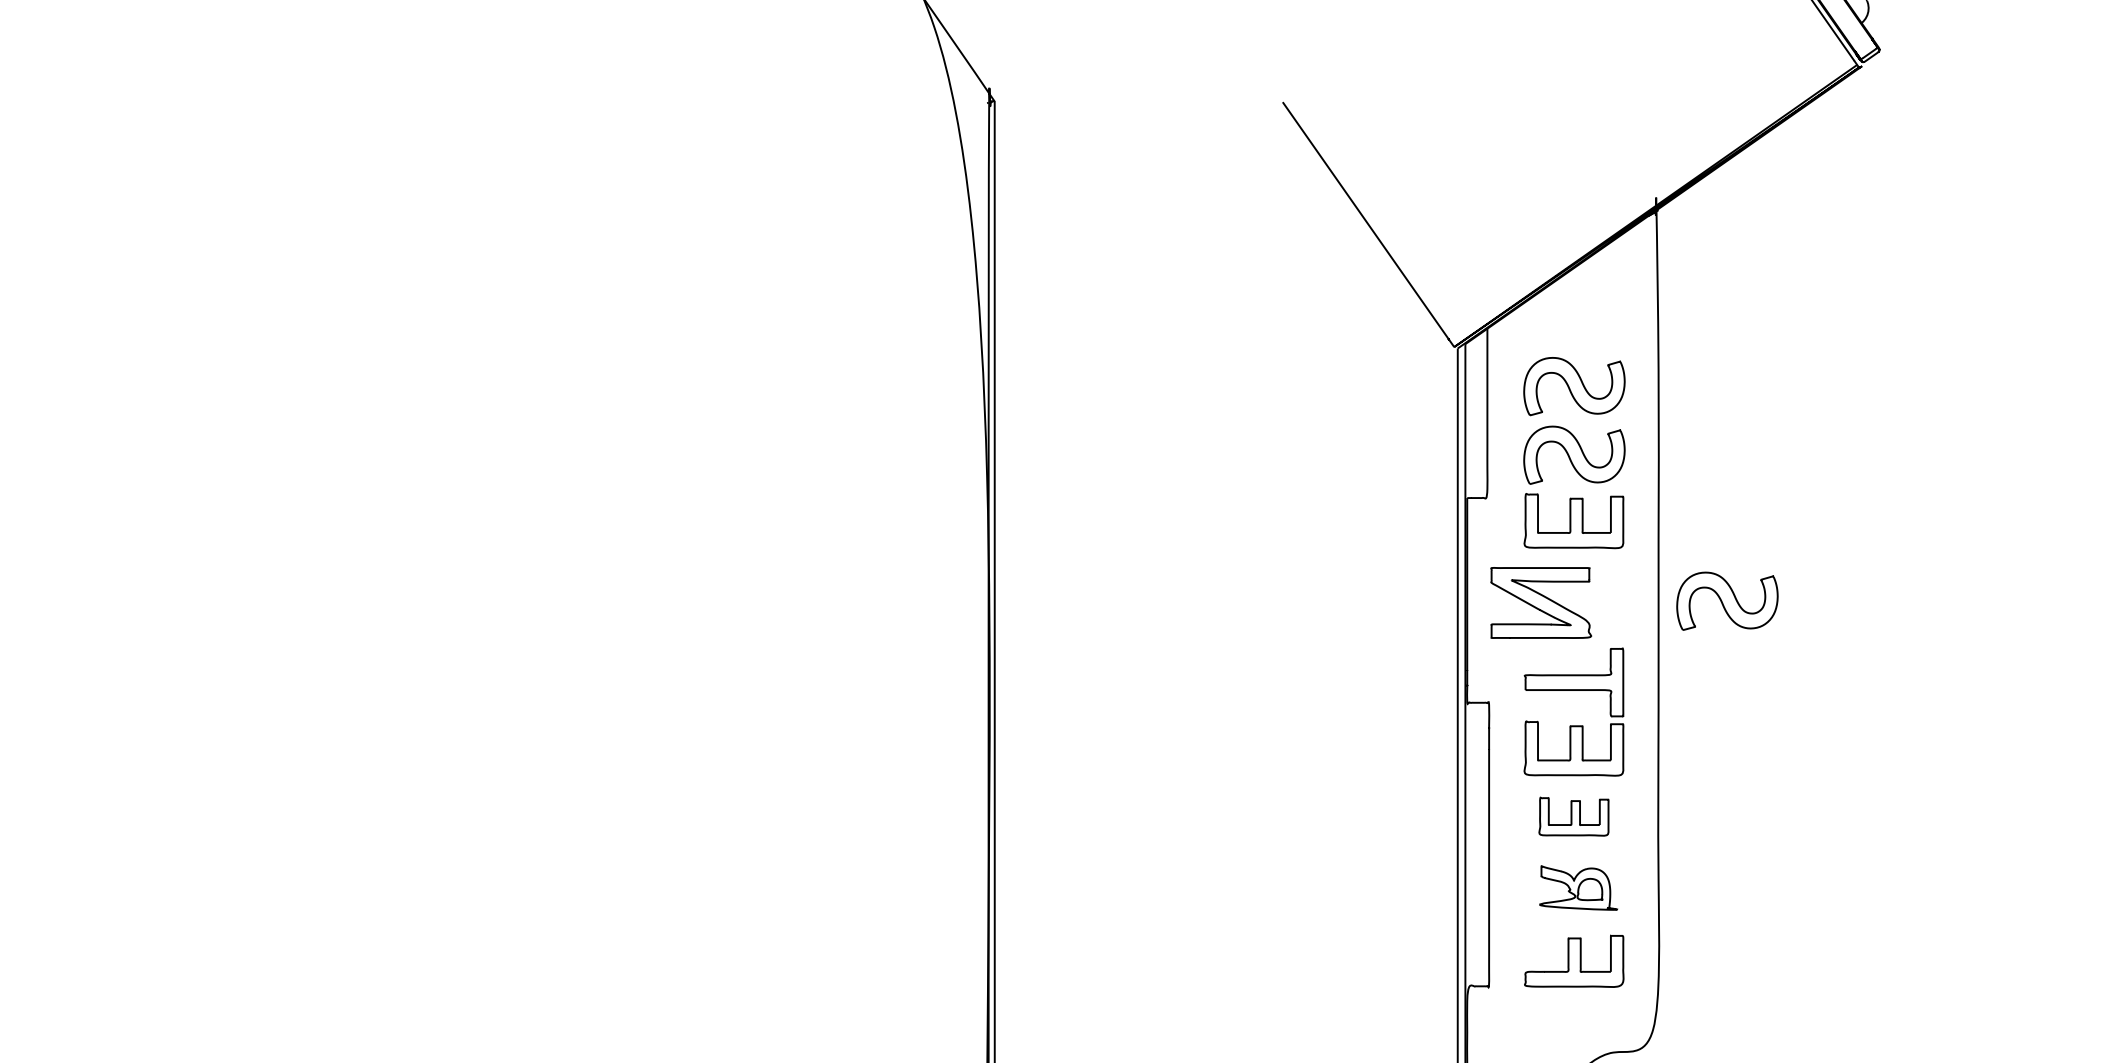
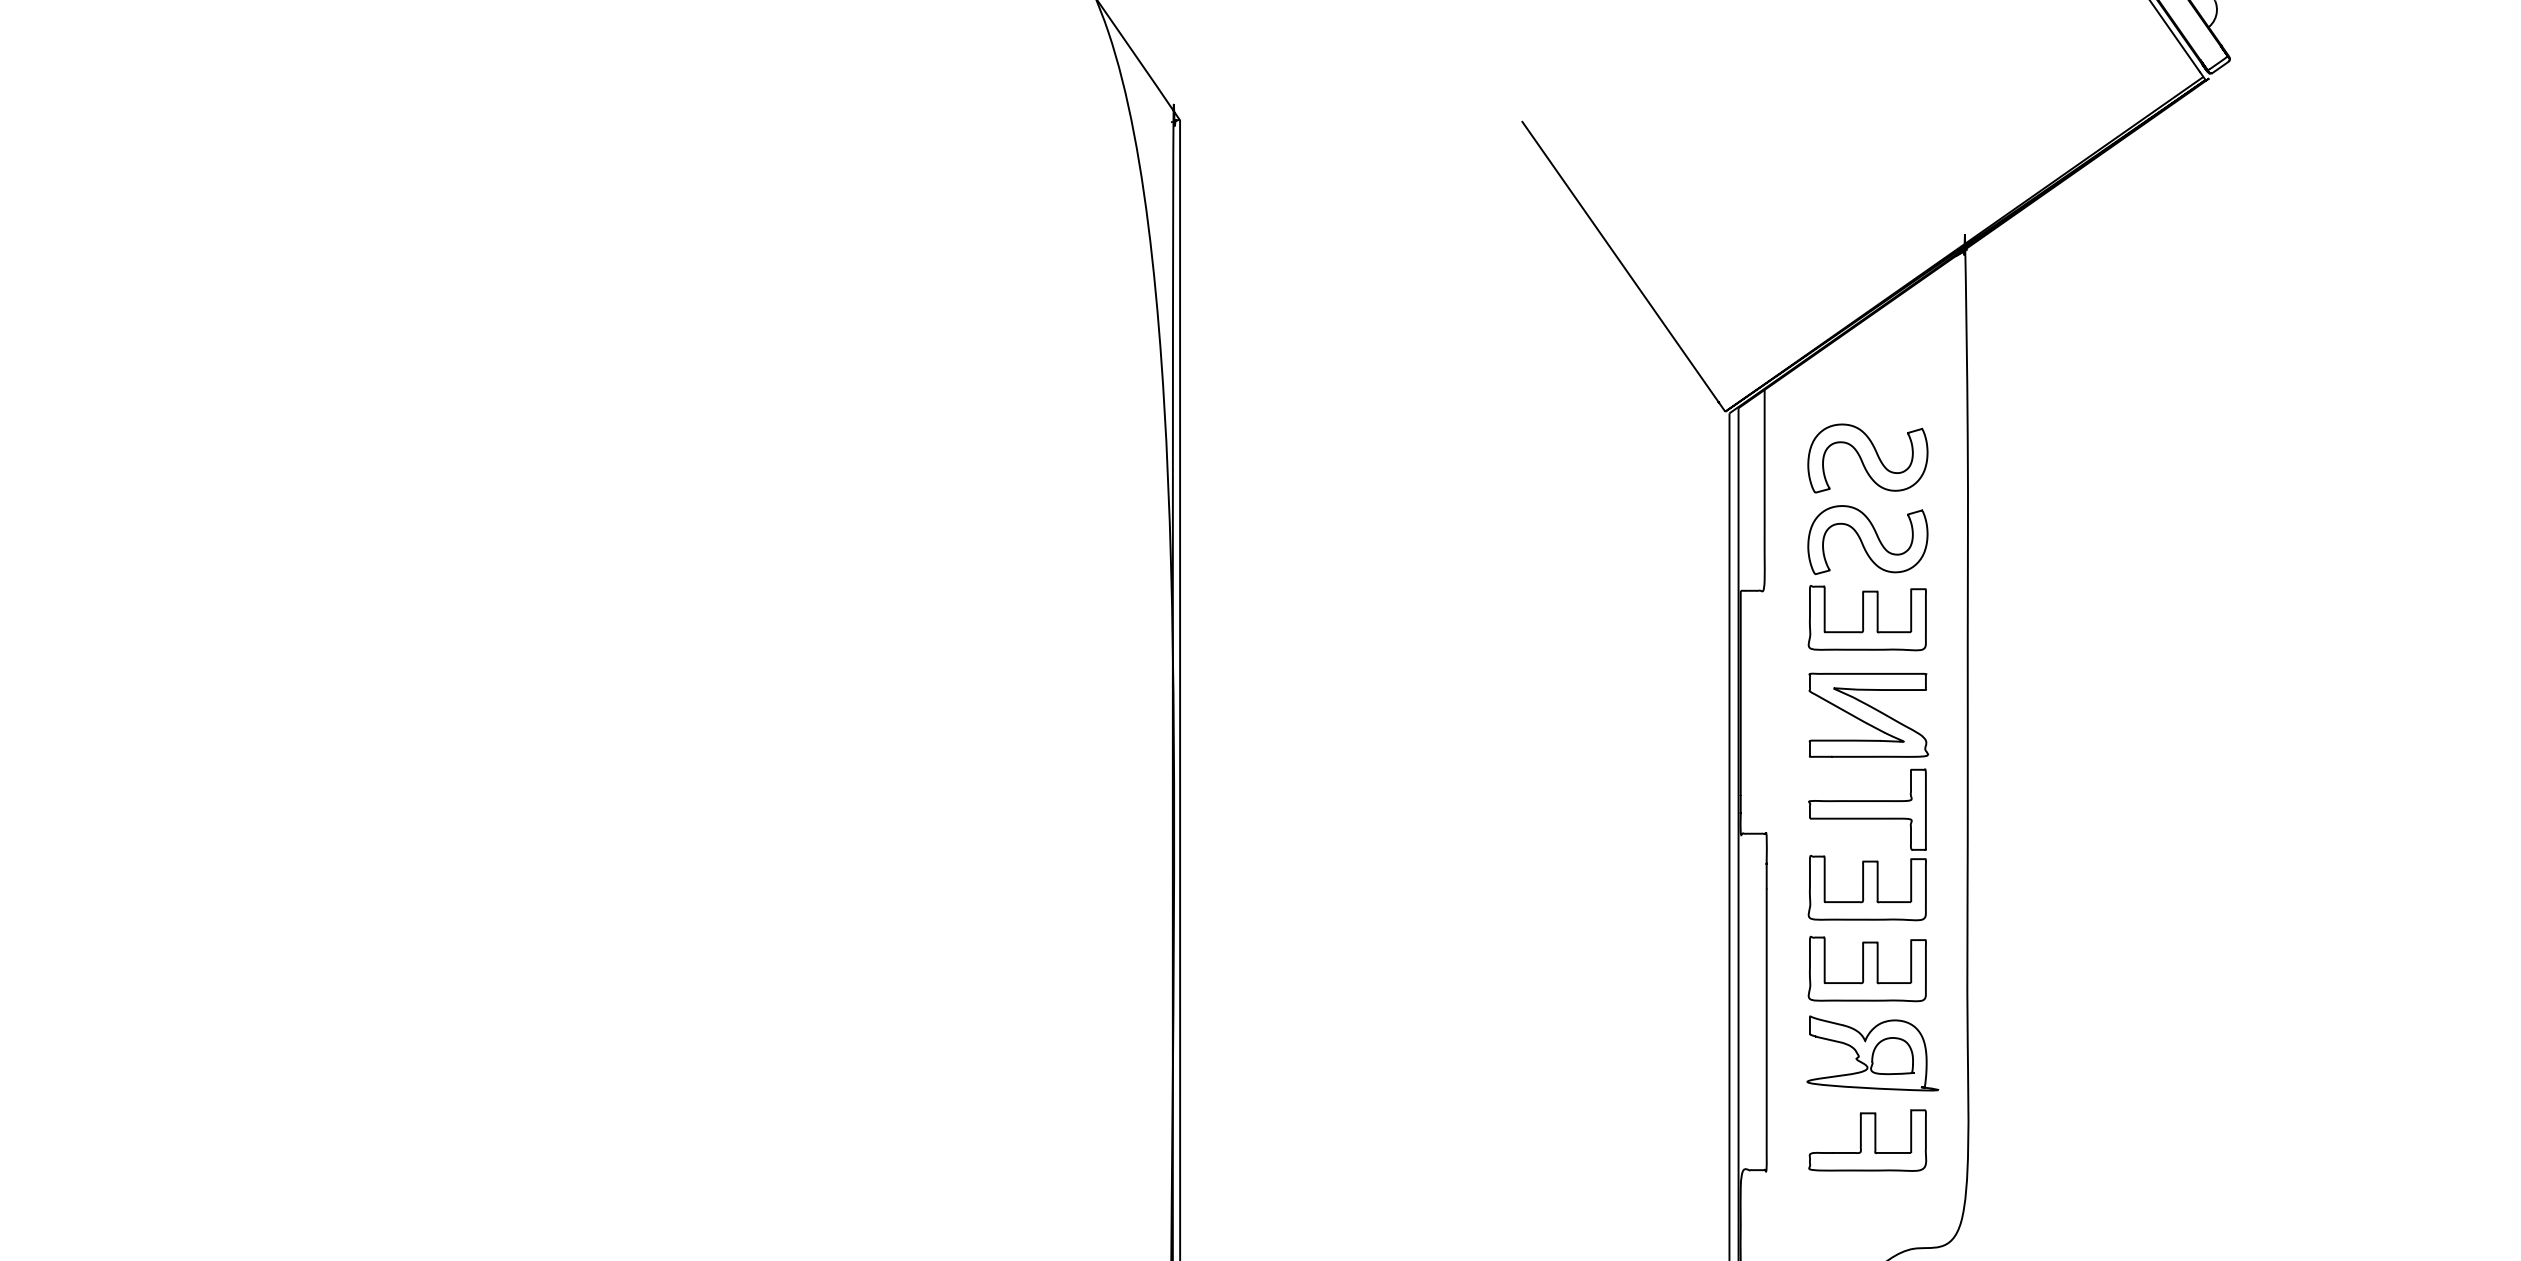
part: (1727, 600) -> (2049, 712), removed
part: (1541, 602) -> (1869, 714), moved
part: (1573, 816) -> (1866, 968), size x1.43
part: (1578, 887) -> (1872, 1052), size x1.43

